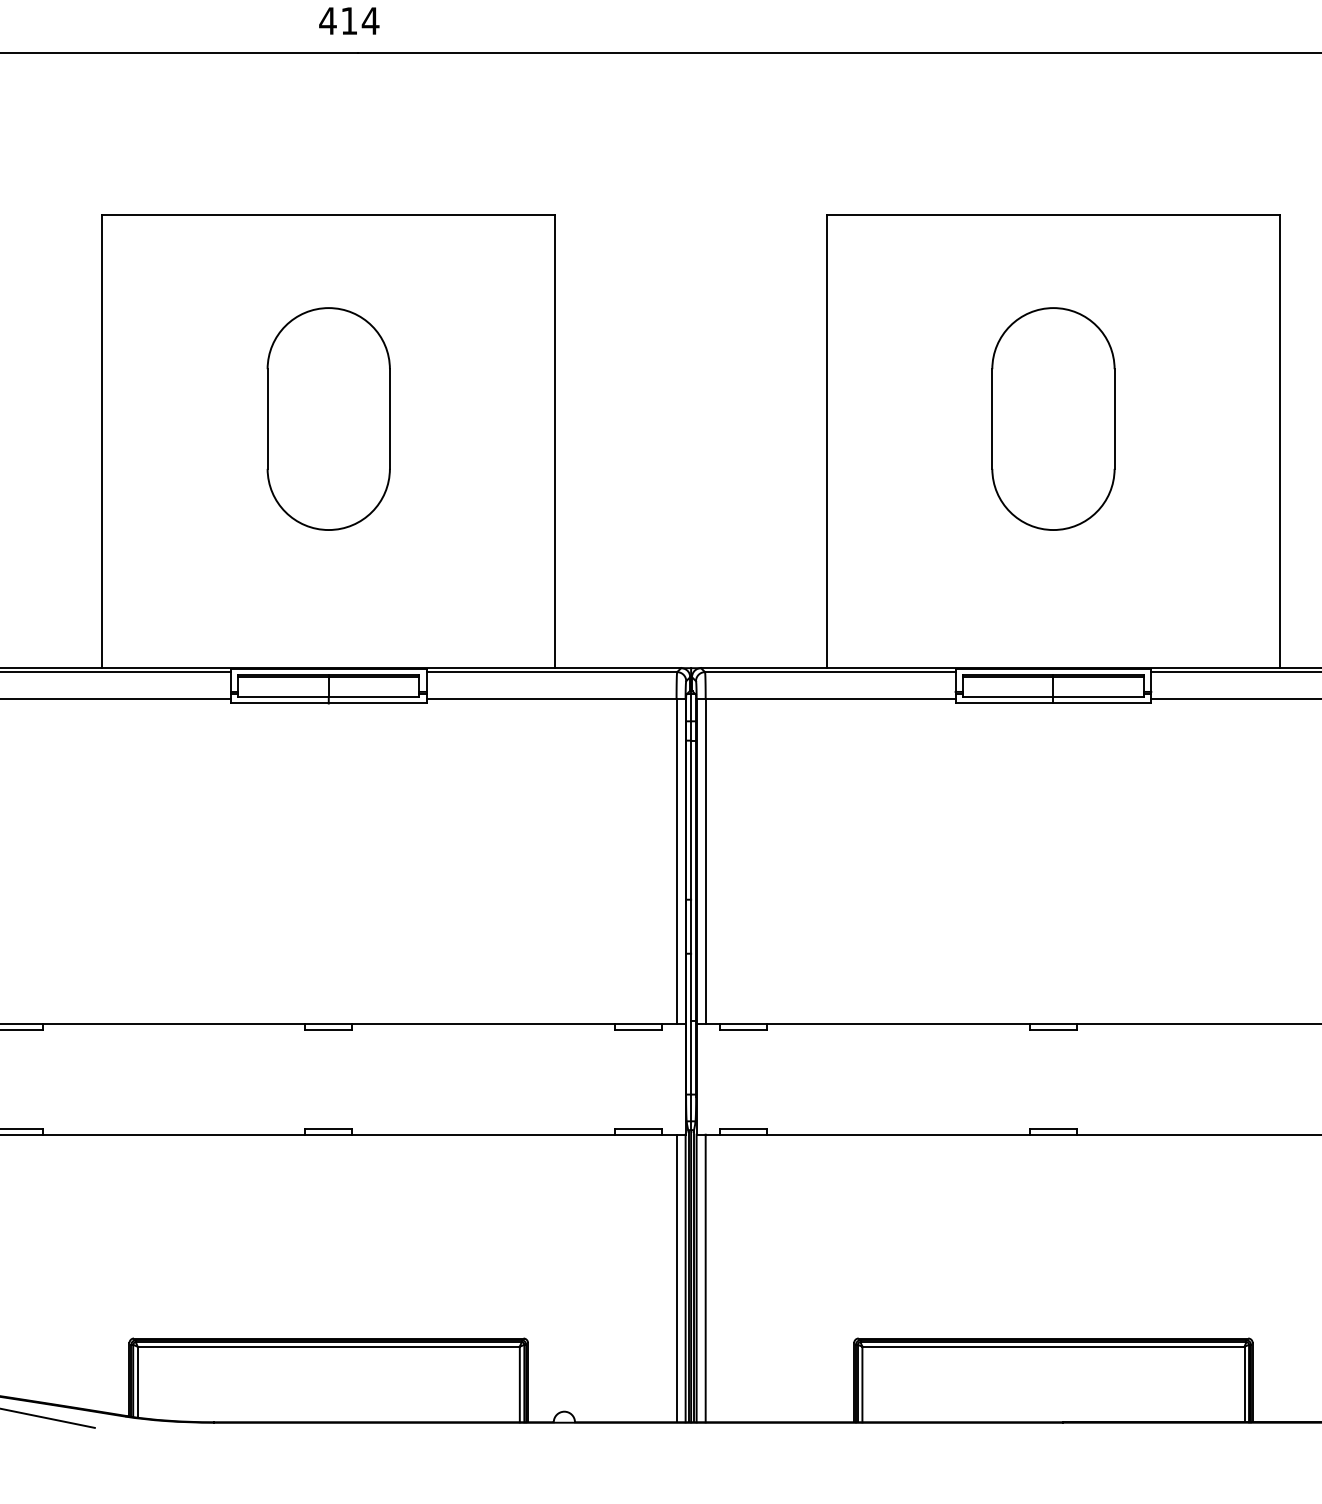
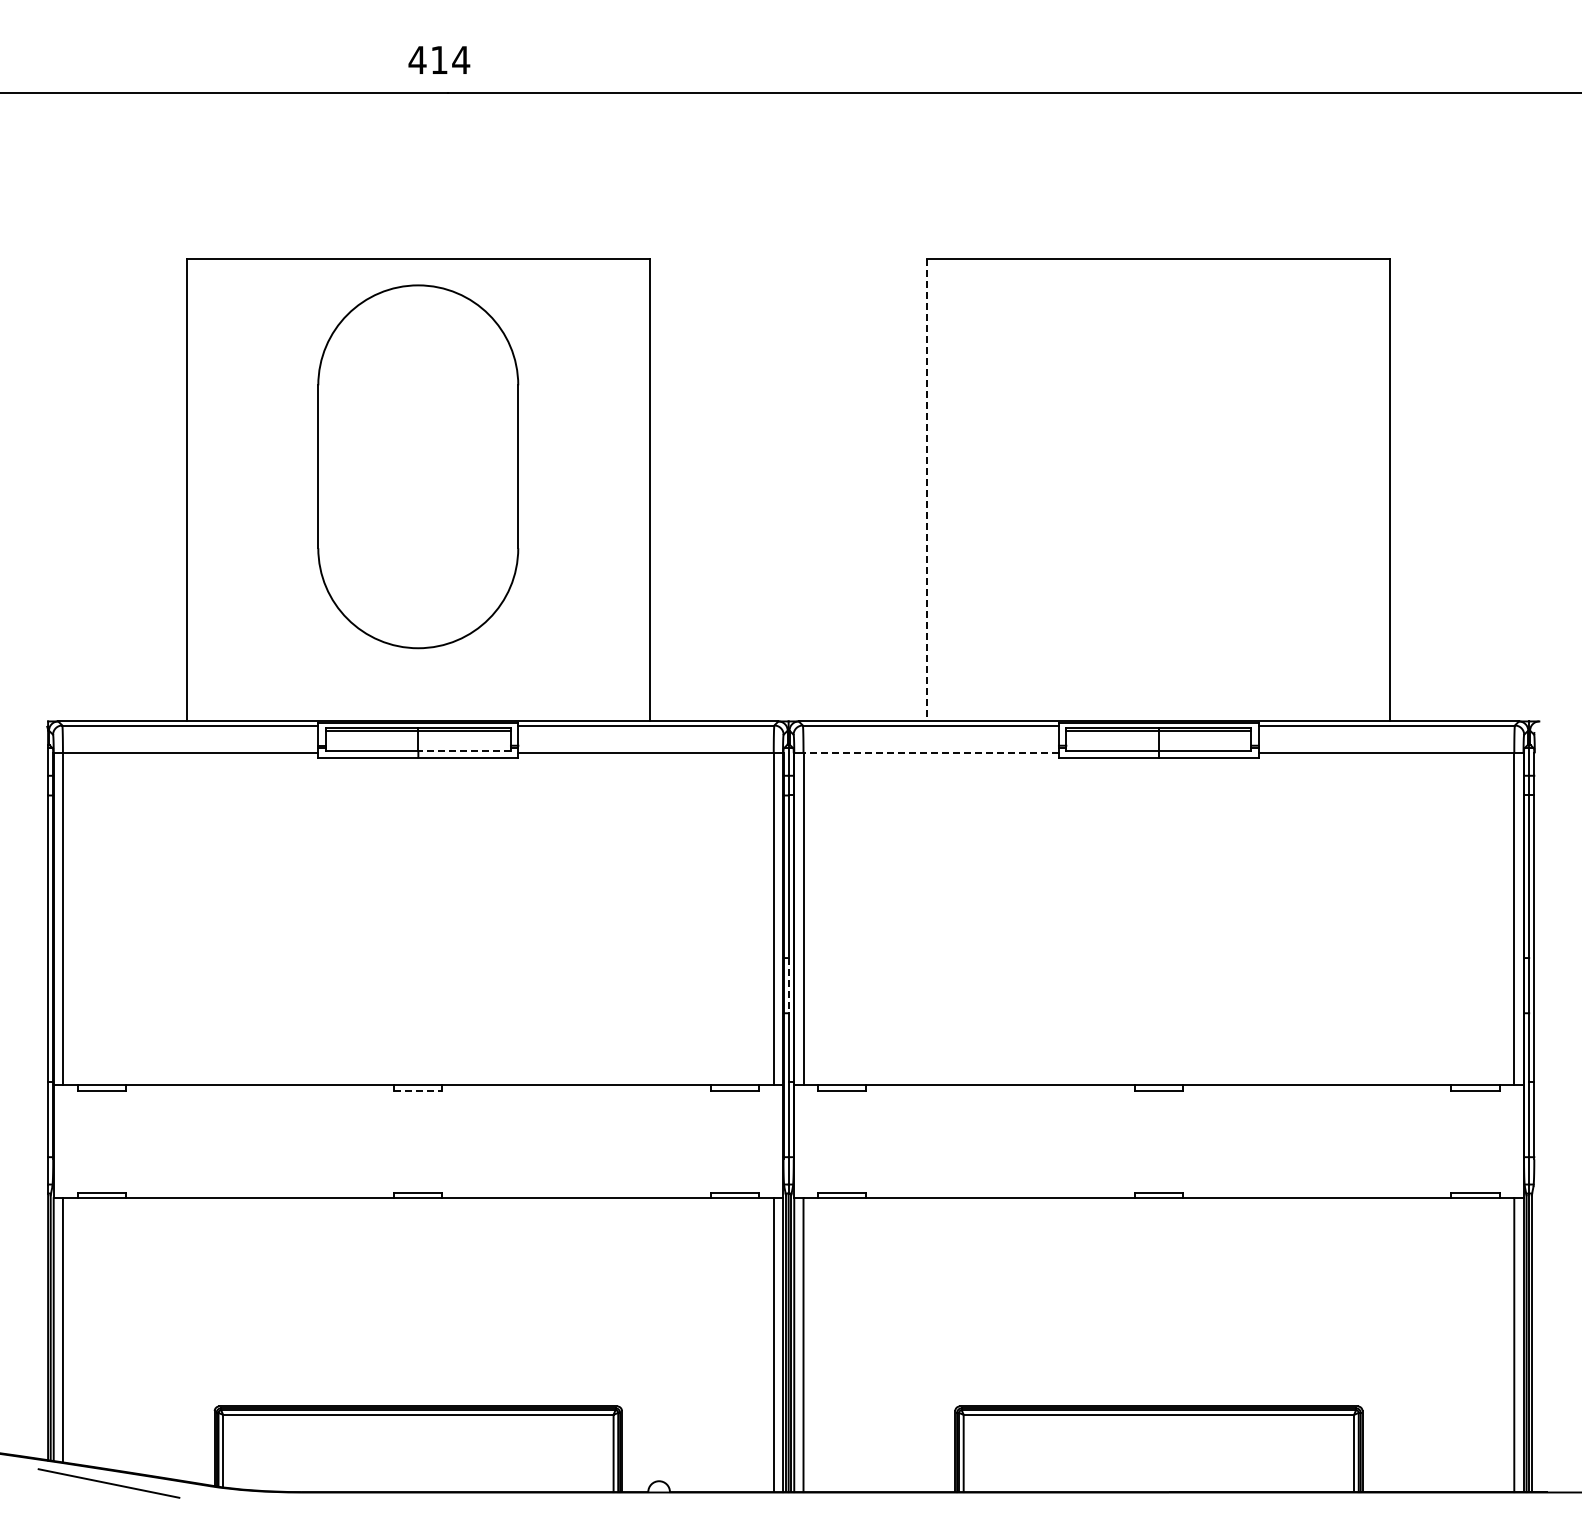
part: (328, 418) -> (418, 466), size x1.6
part: (1053, 418) -> (1158, 466), removed
line: (827, 442) -> (927, 490), solid -> dashed
line: (373, 697) -> (464, 751), solid -> dashed
line: (830, 699) -> (931, 753), solid -> dashed
line: (690, 926) -> (788, 985), solid -> dashed
line: (328, 1029) -> (418, 1090), solid -> dashed

